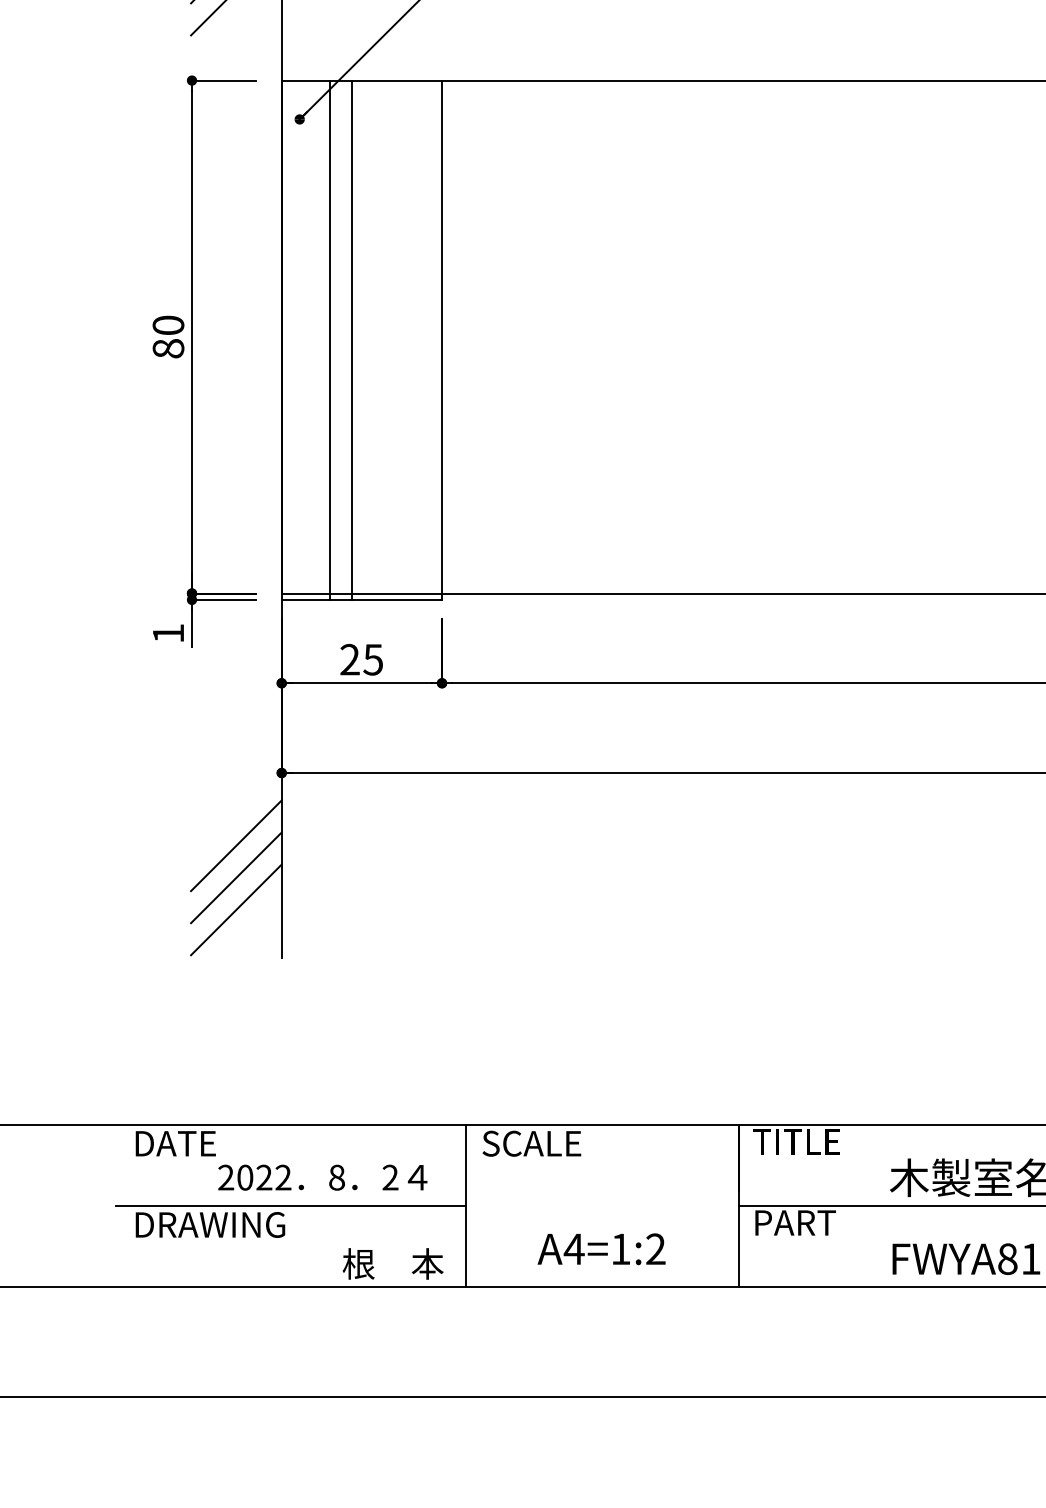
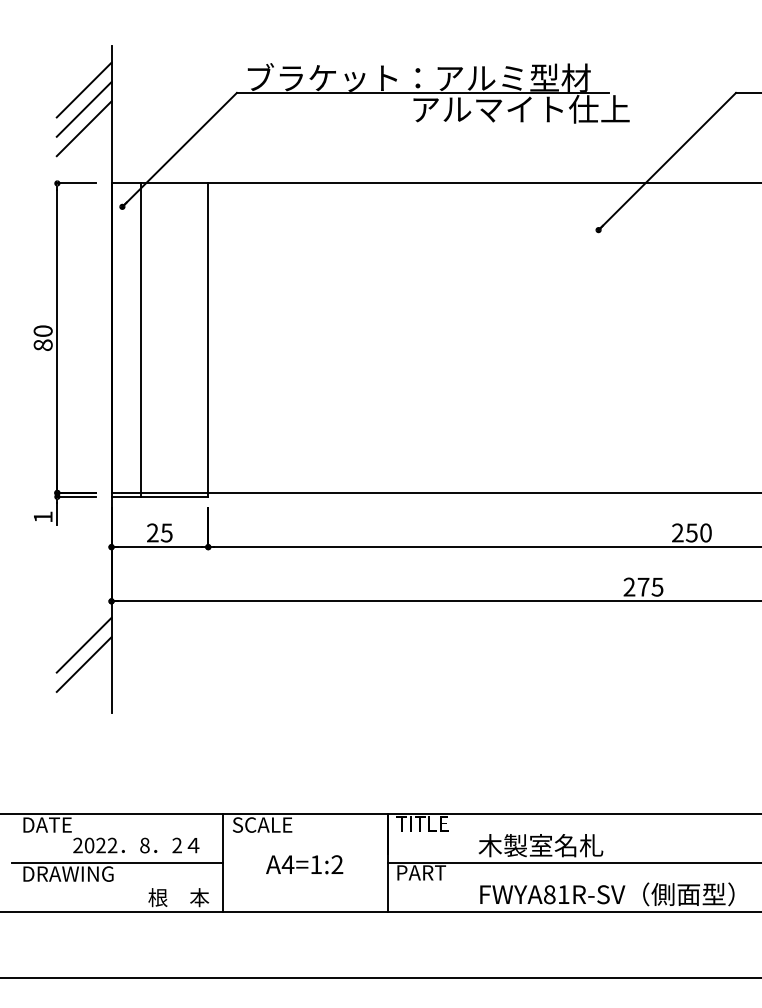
line: (352, 339) -> (154, 339), removed
line: (235, 909) -> (83, 683), removed
text: (601, 1248) -> (304, 864), moved

